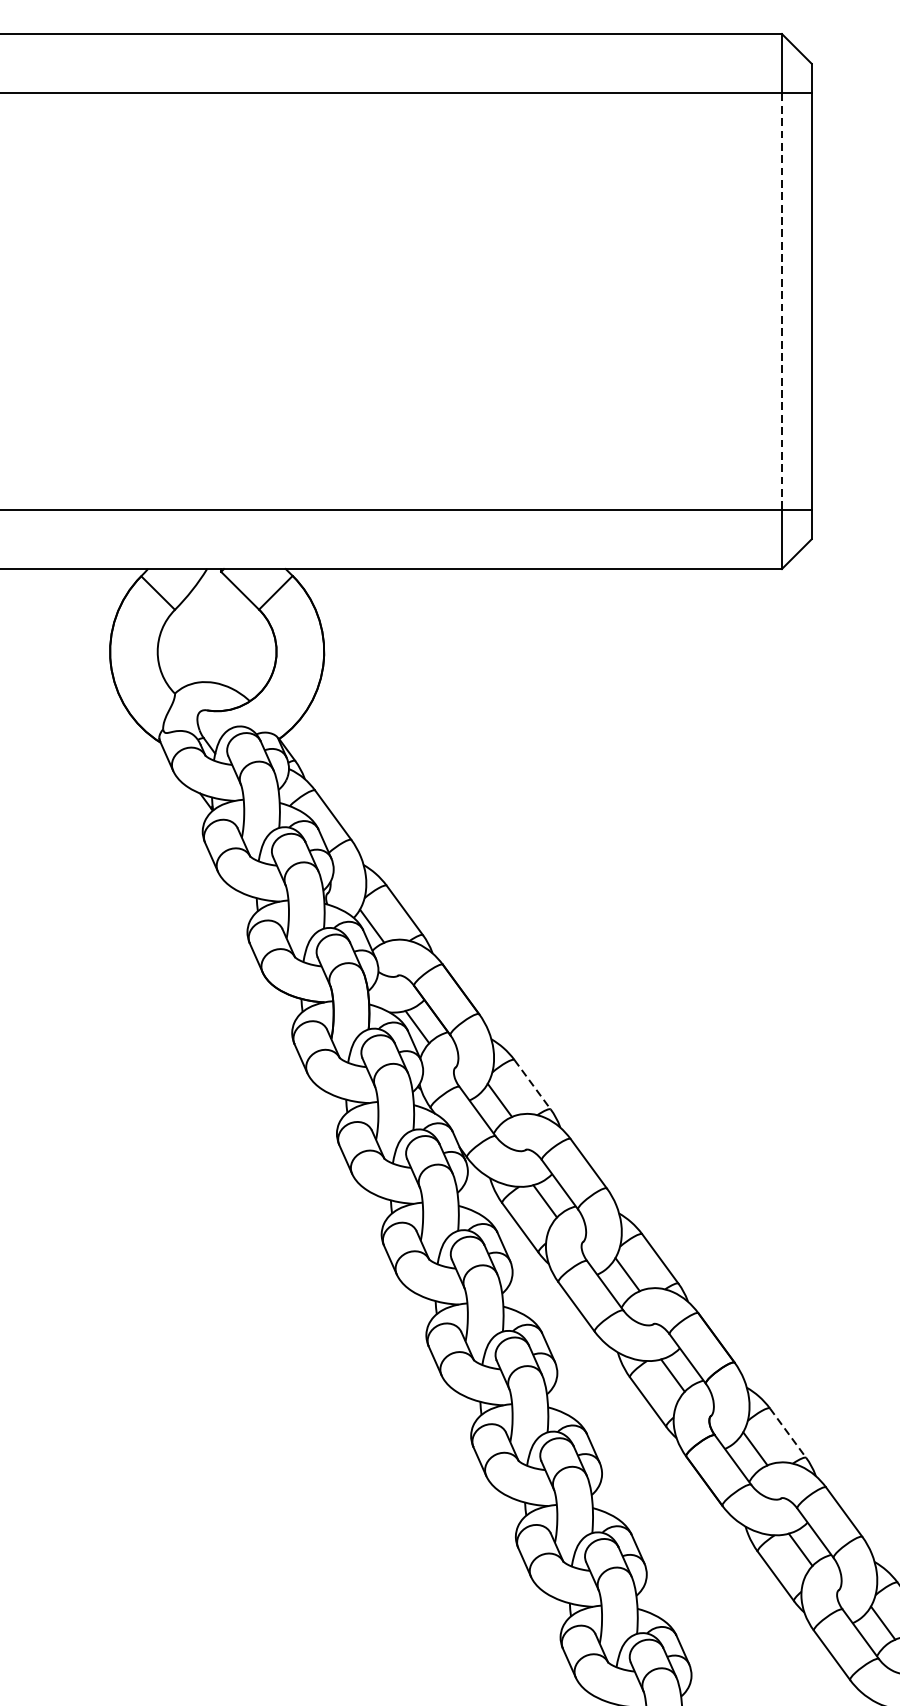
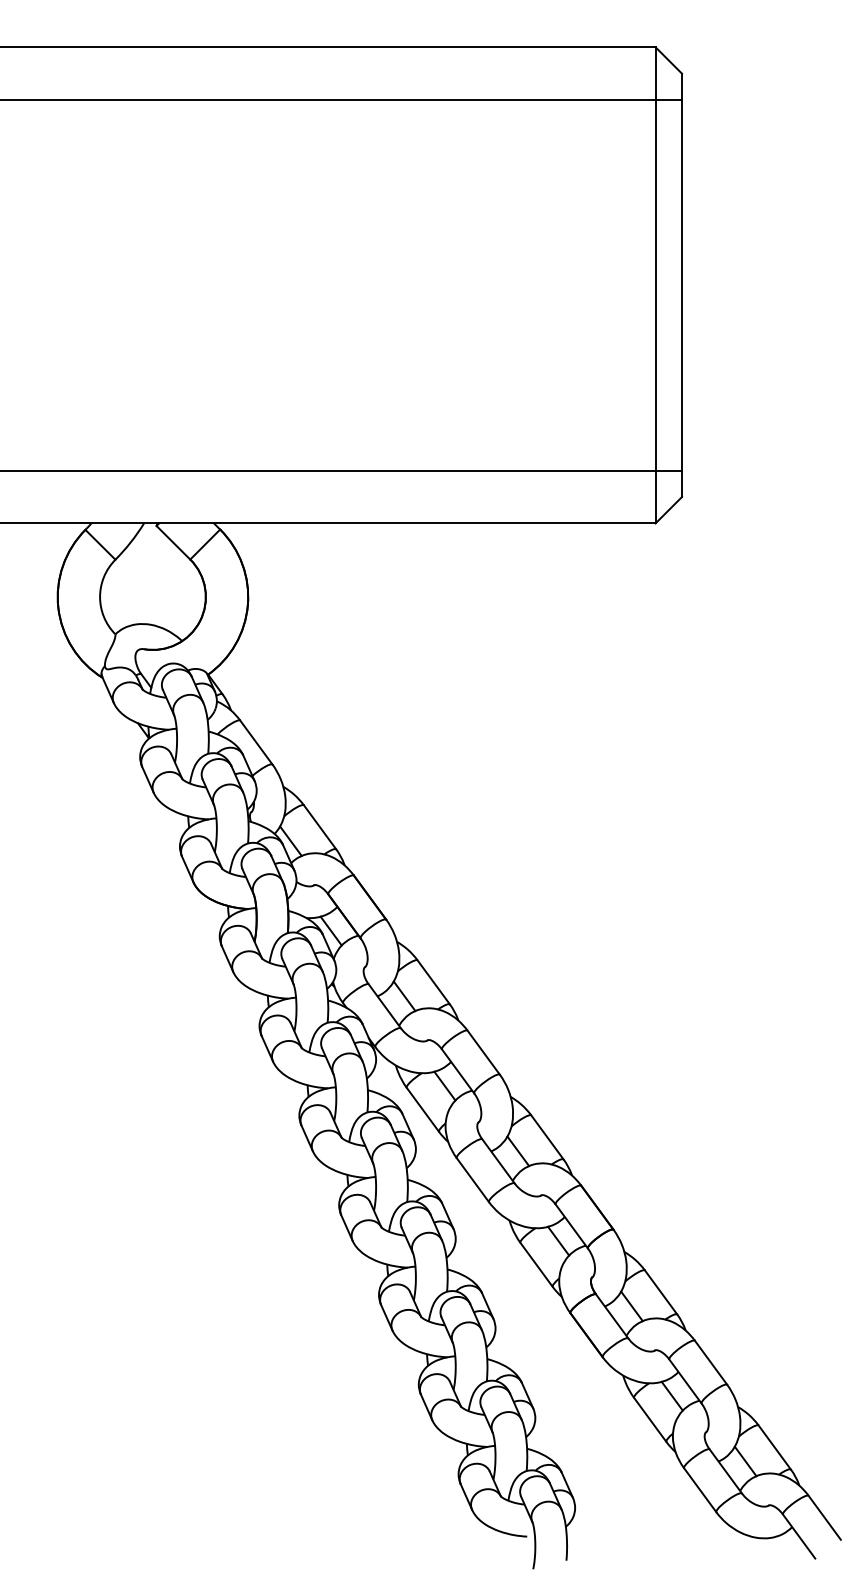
line: (781, 301) -> (655, 285), dashed -> solid
line: (533, 1084) -> (434, 982), dashed -> solid
line: (788, 1433) -> (661, 1292), dashed -> solid

